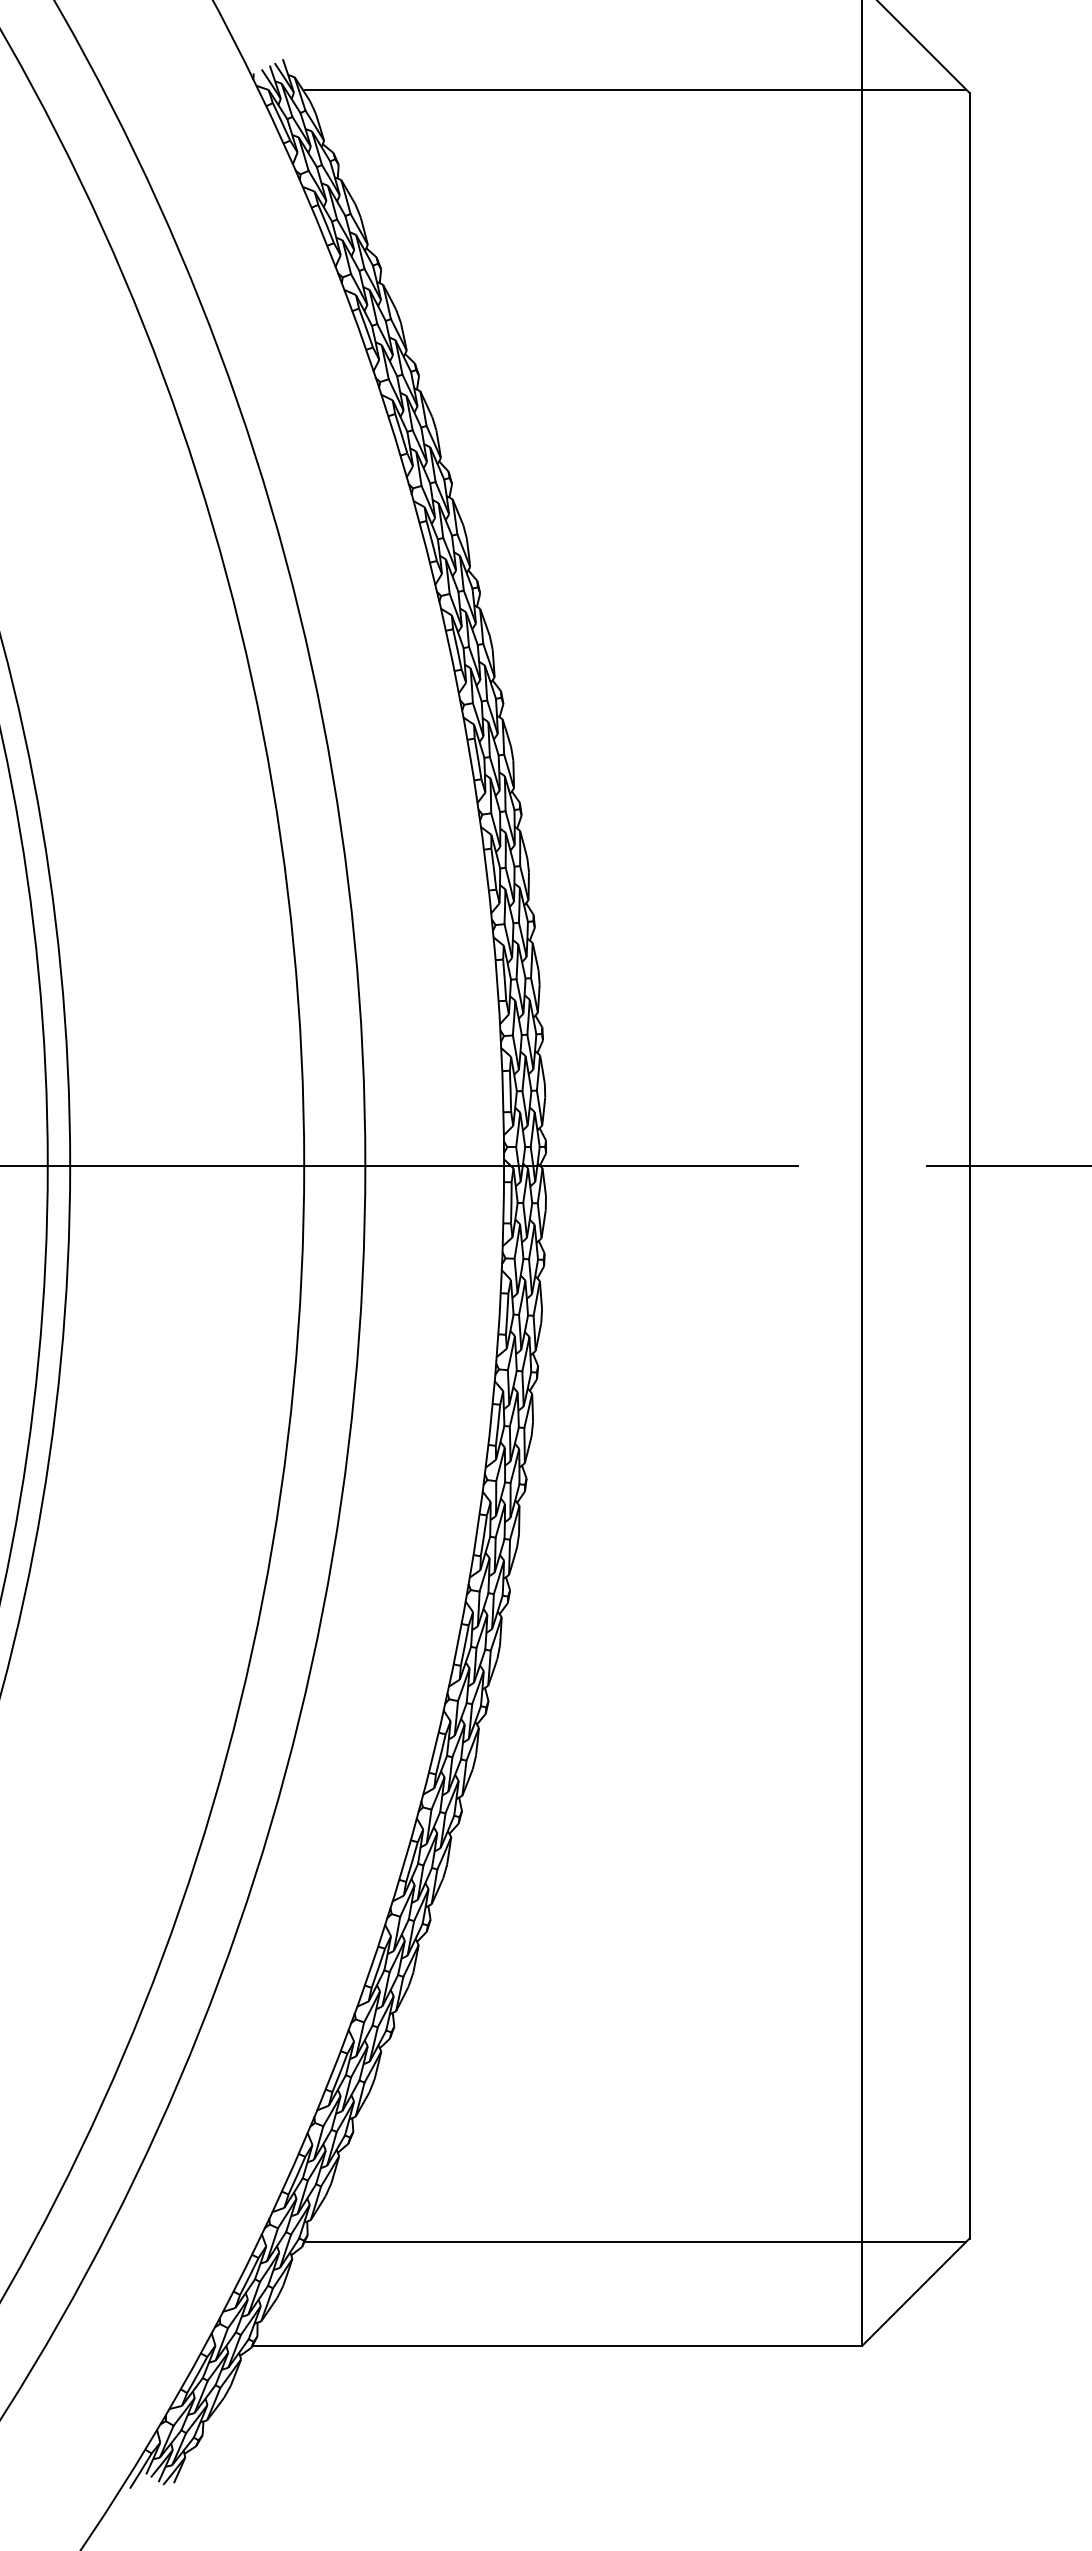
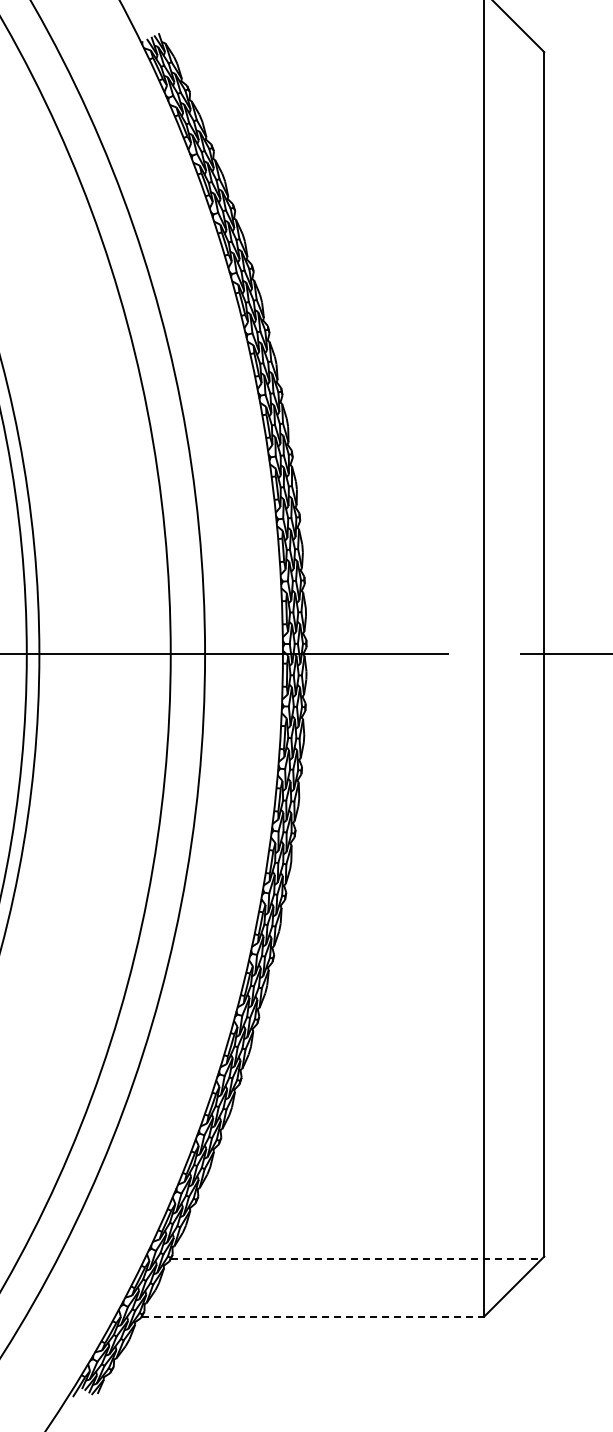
line: (633, 89) -> (355, 50), removed
line: (635, 2241) -> (356, 1258), solid -> dashed
line: (558, 2345) -> (313, 1316), solid -> dashed

